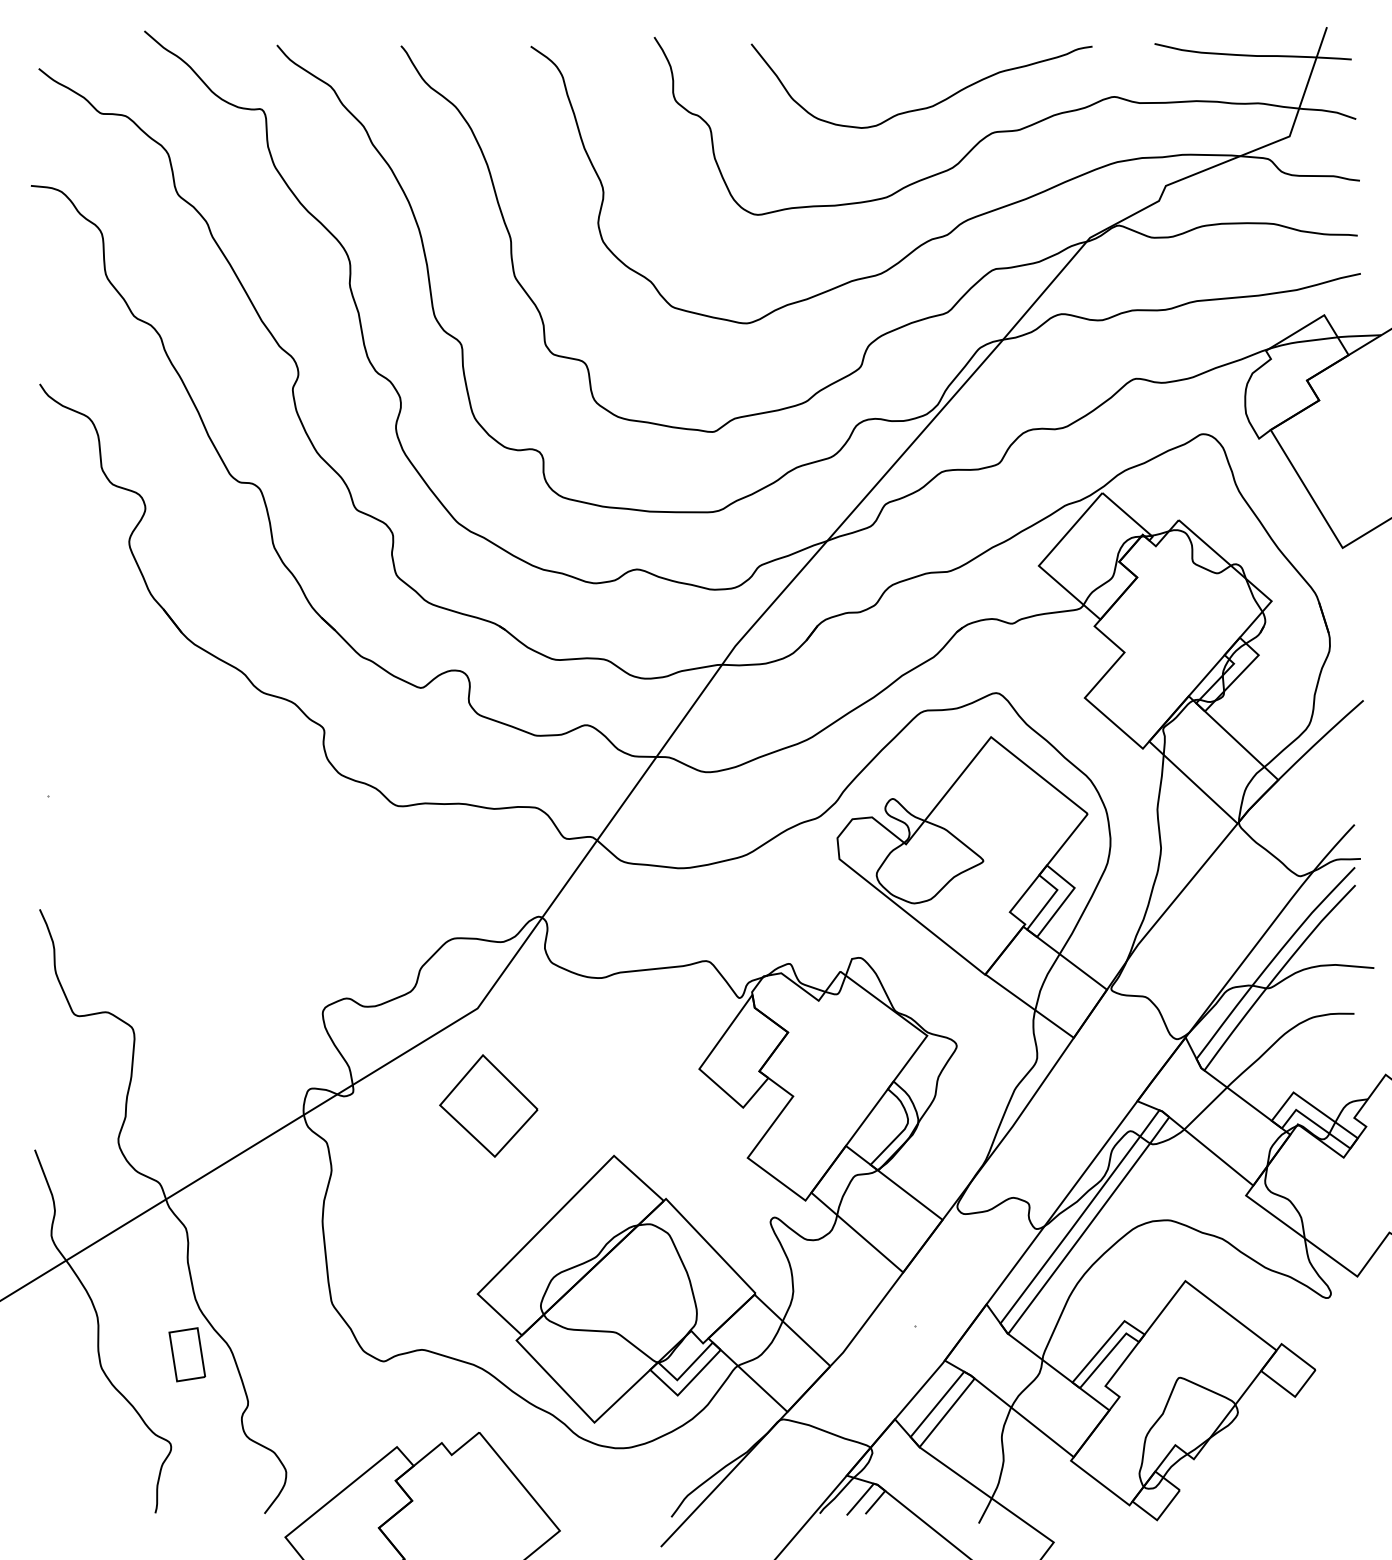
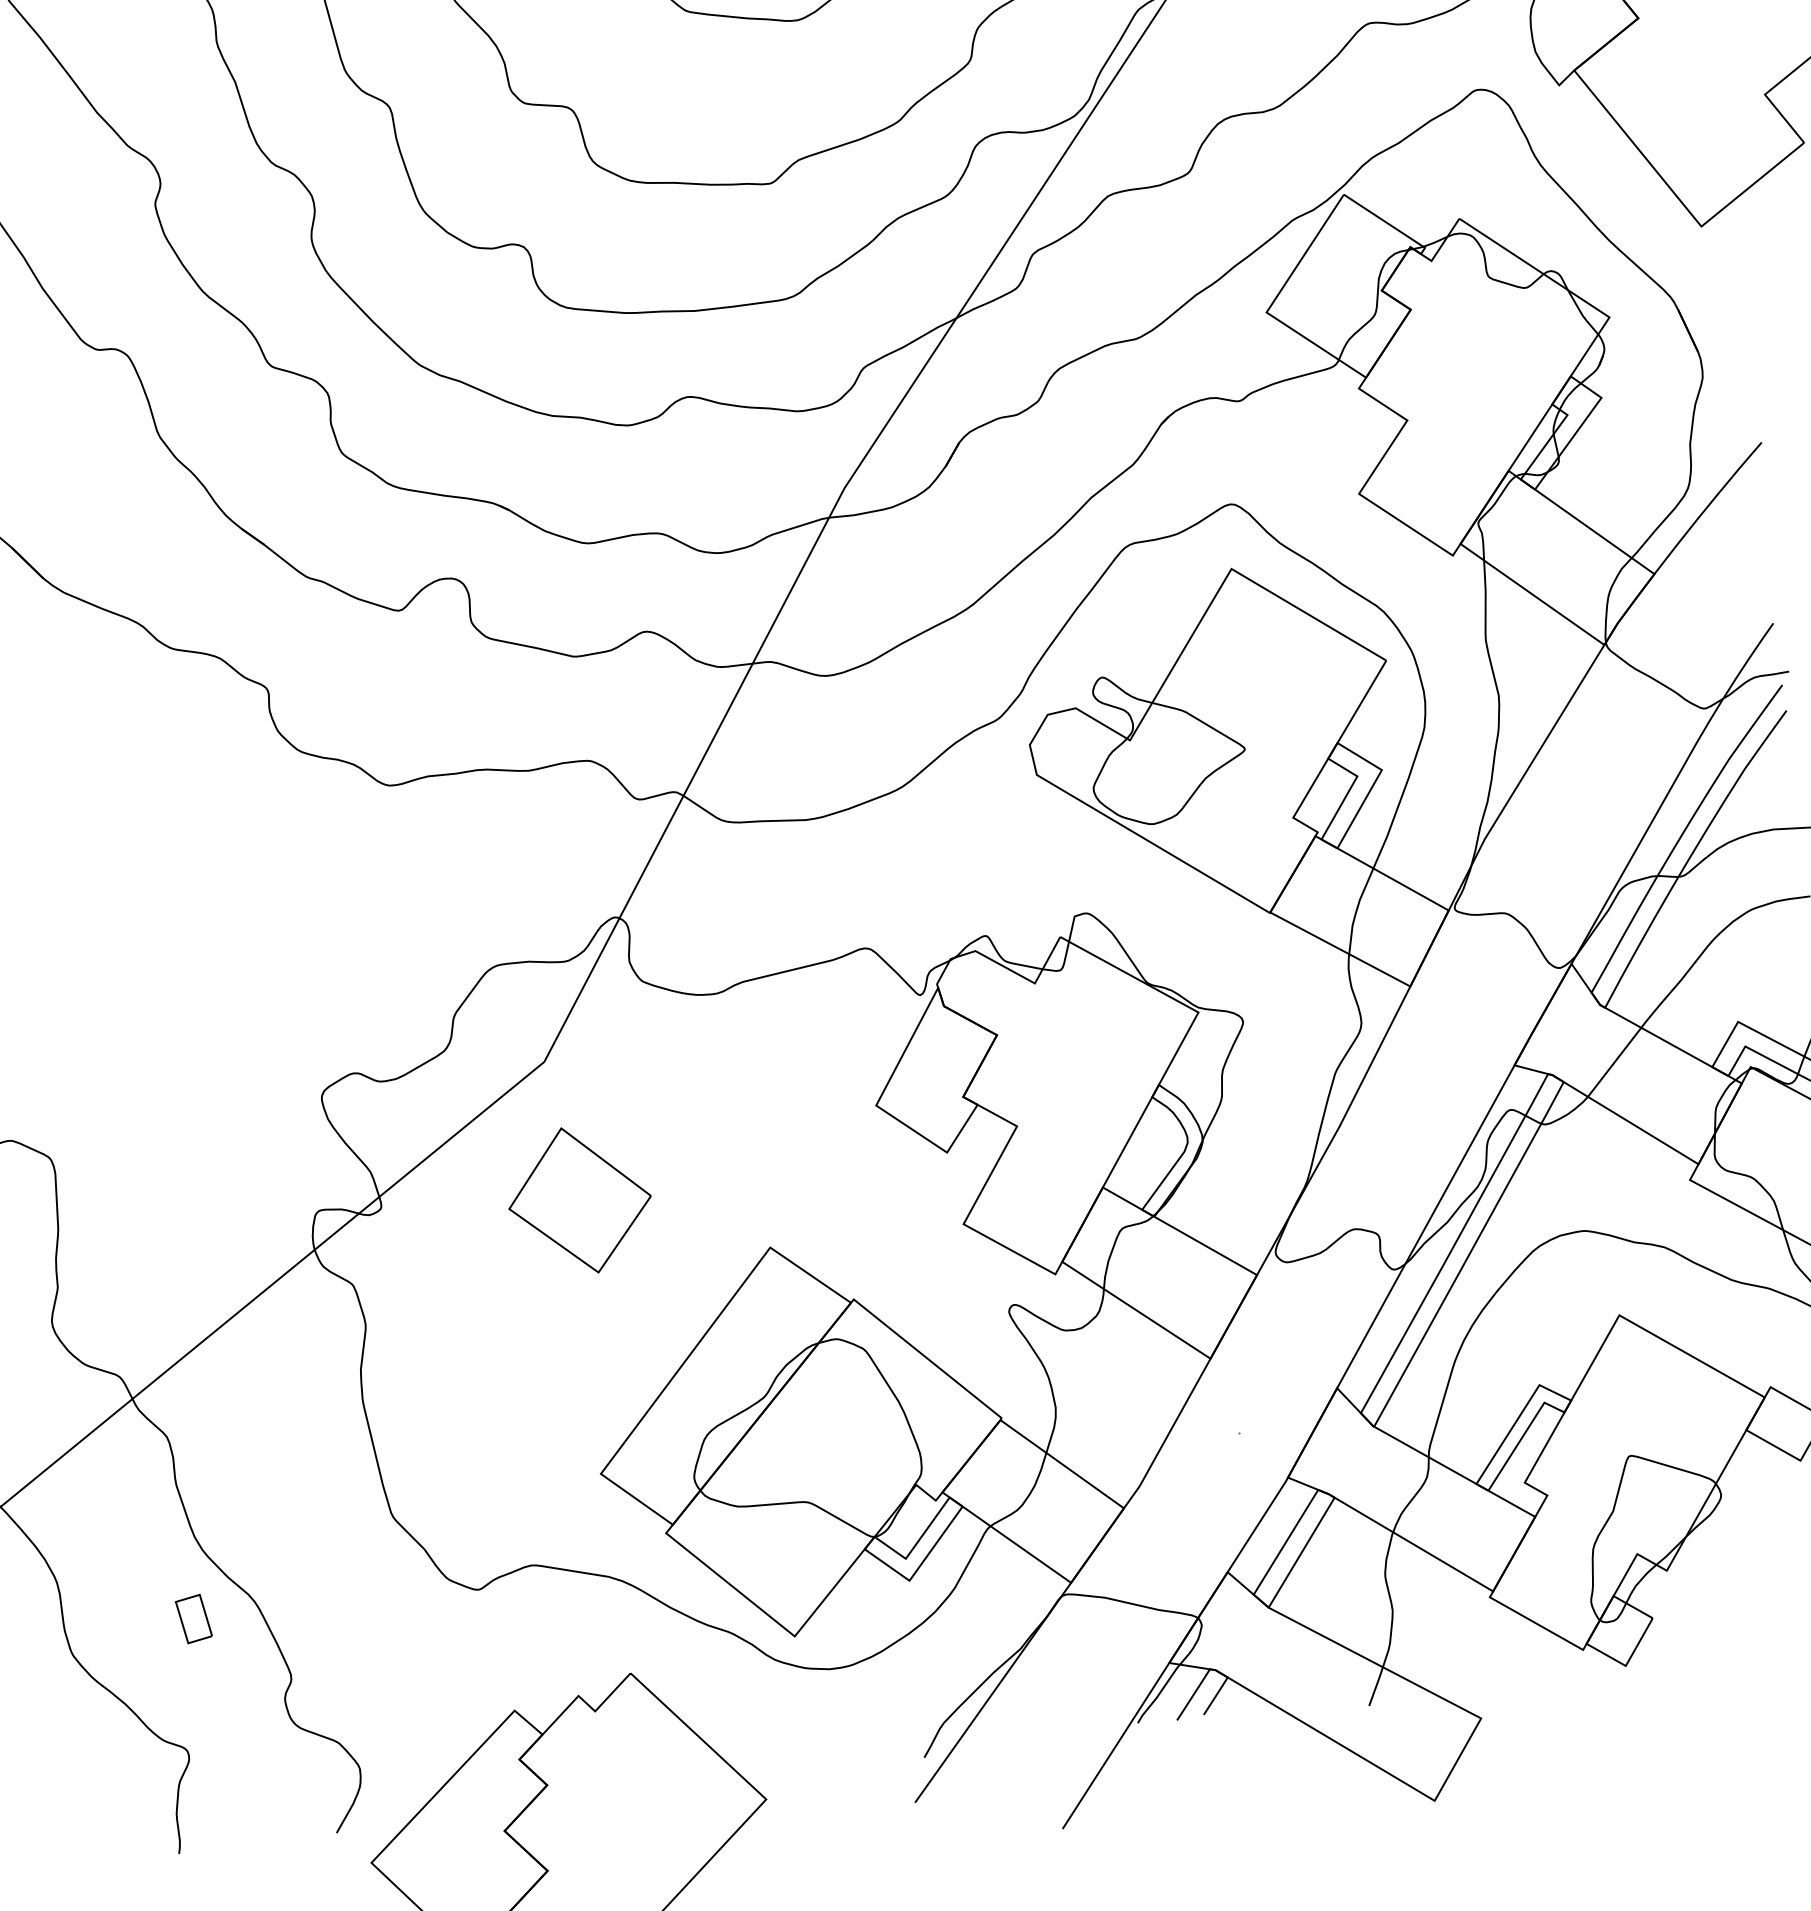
part: (187, 1354) -> (194, 1618), size x0.6

